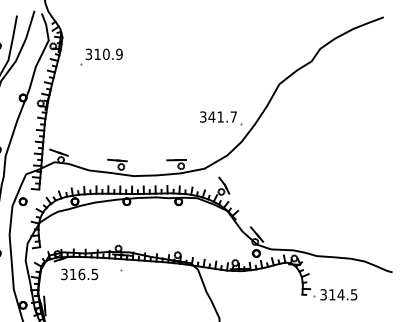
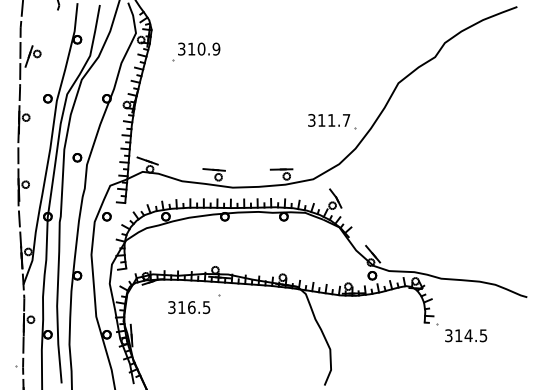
text: (211, 117) -> (321, 120), 341.7 -> 311.7
text: (79, 274) -> (189, 307), moved
text: (339, 294) -> (466, 335), moved

